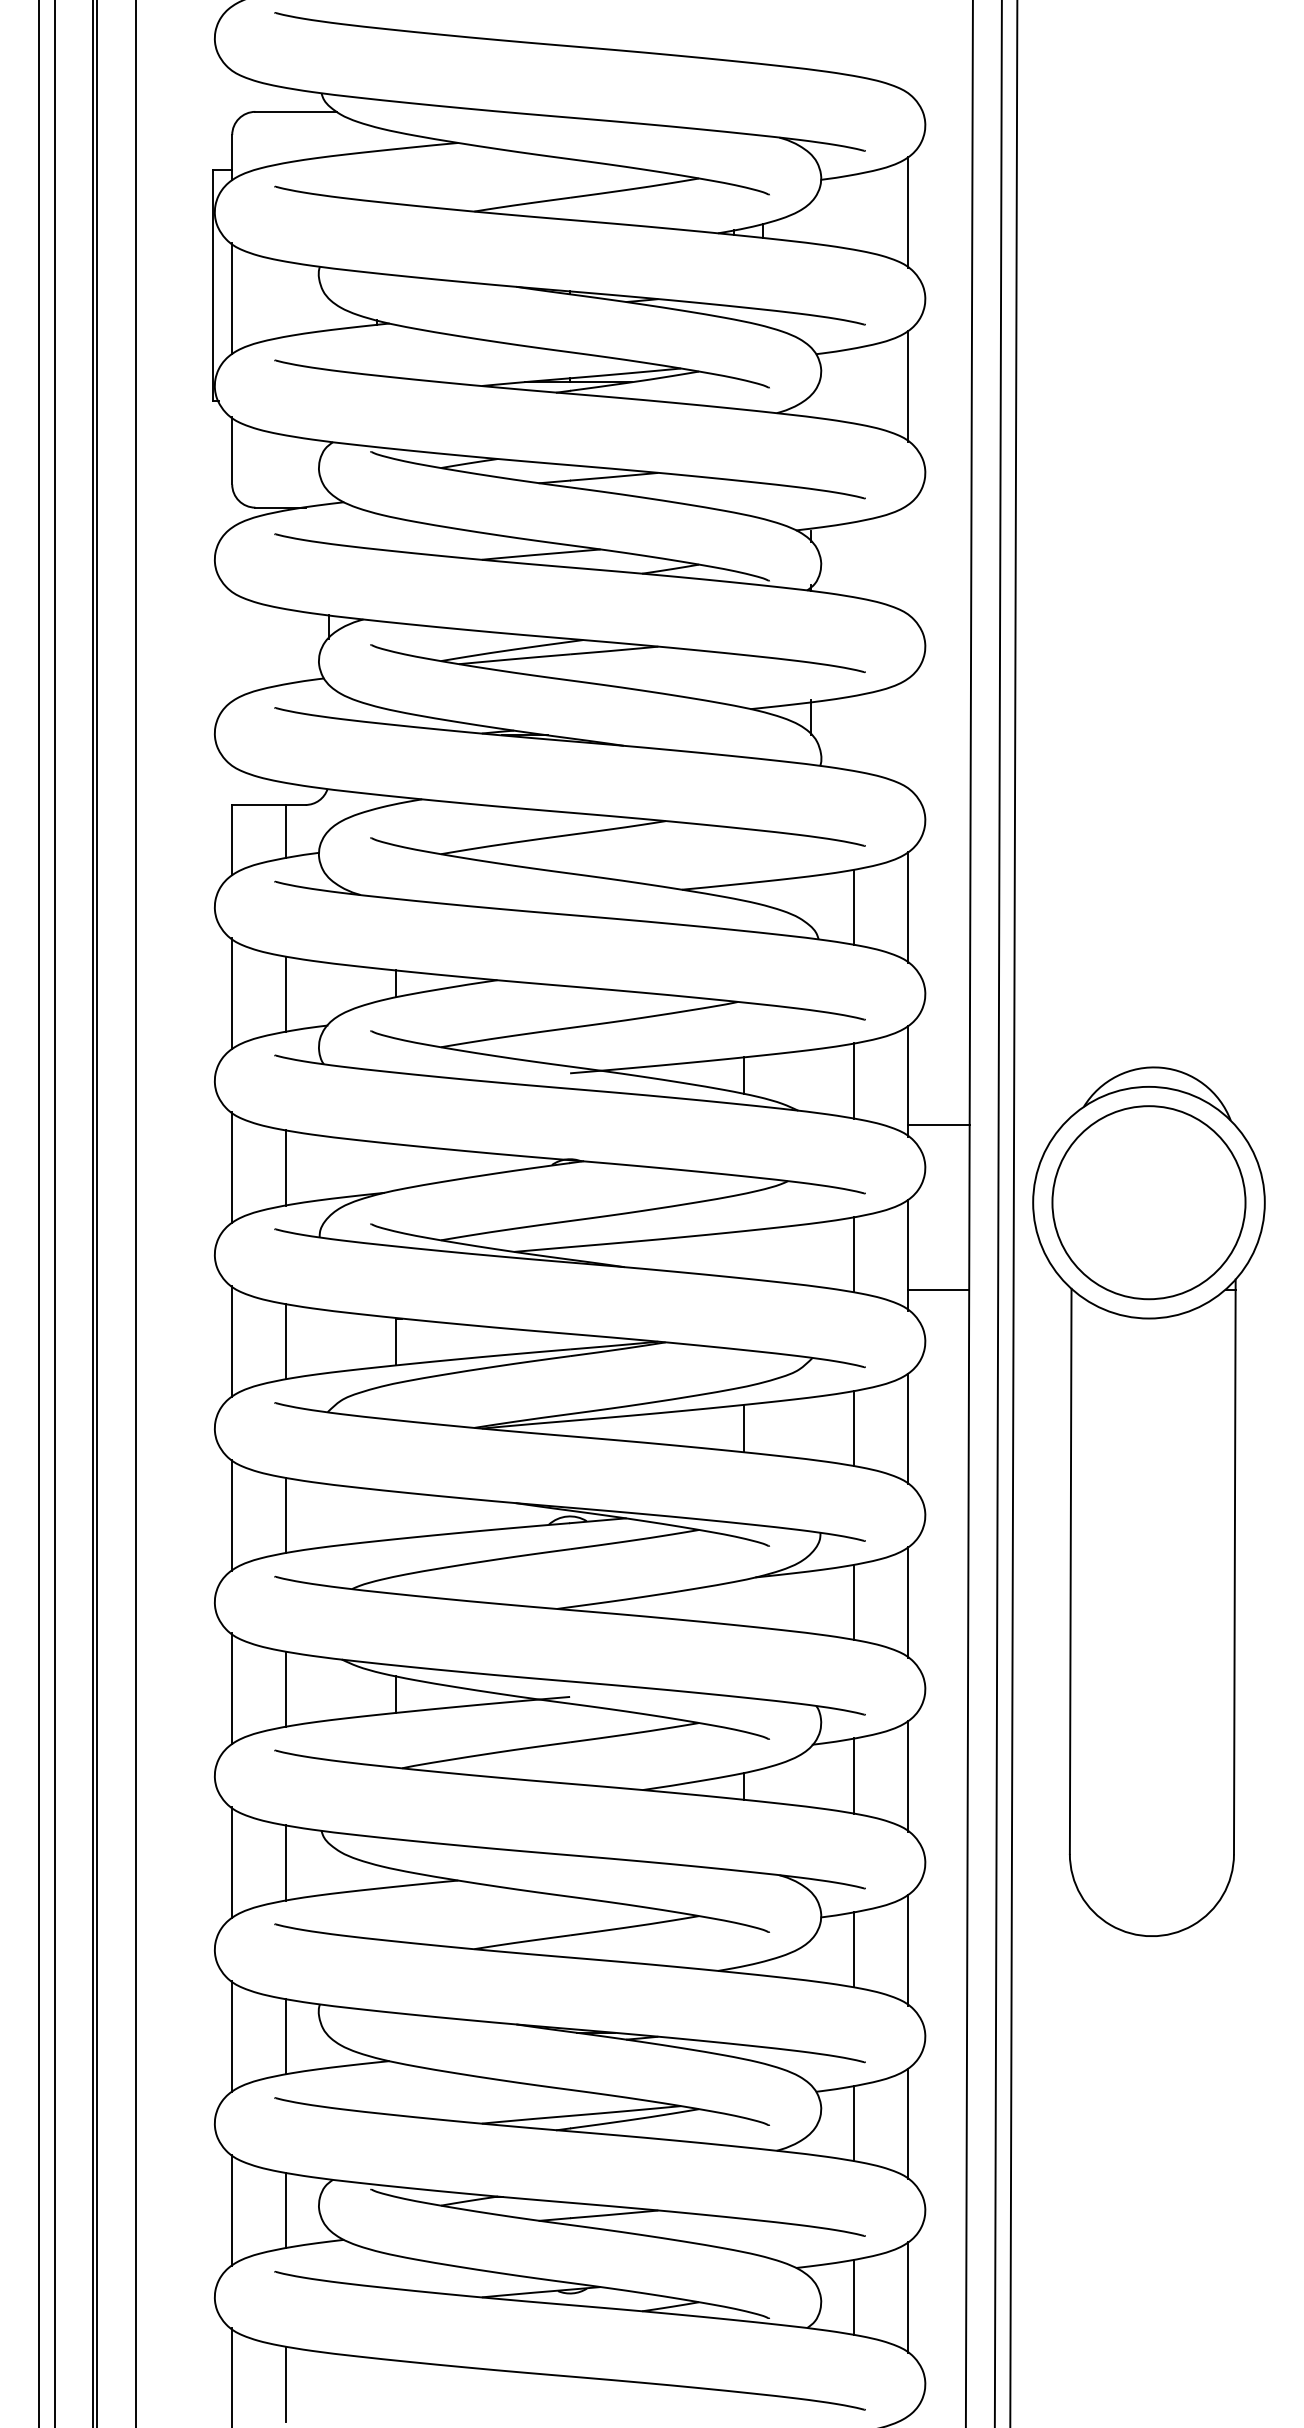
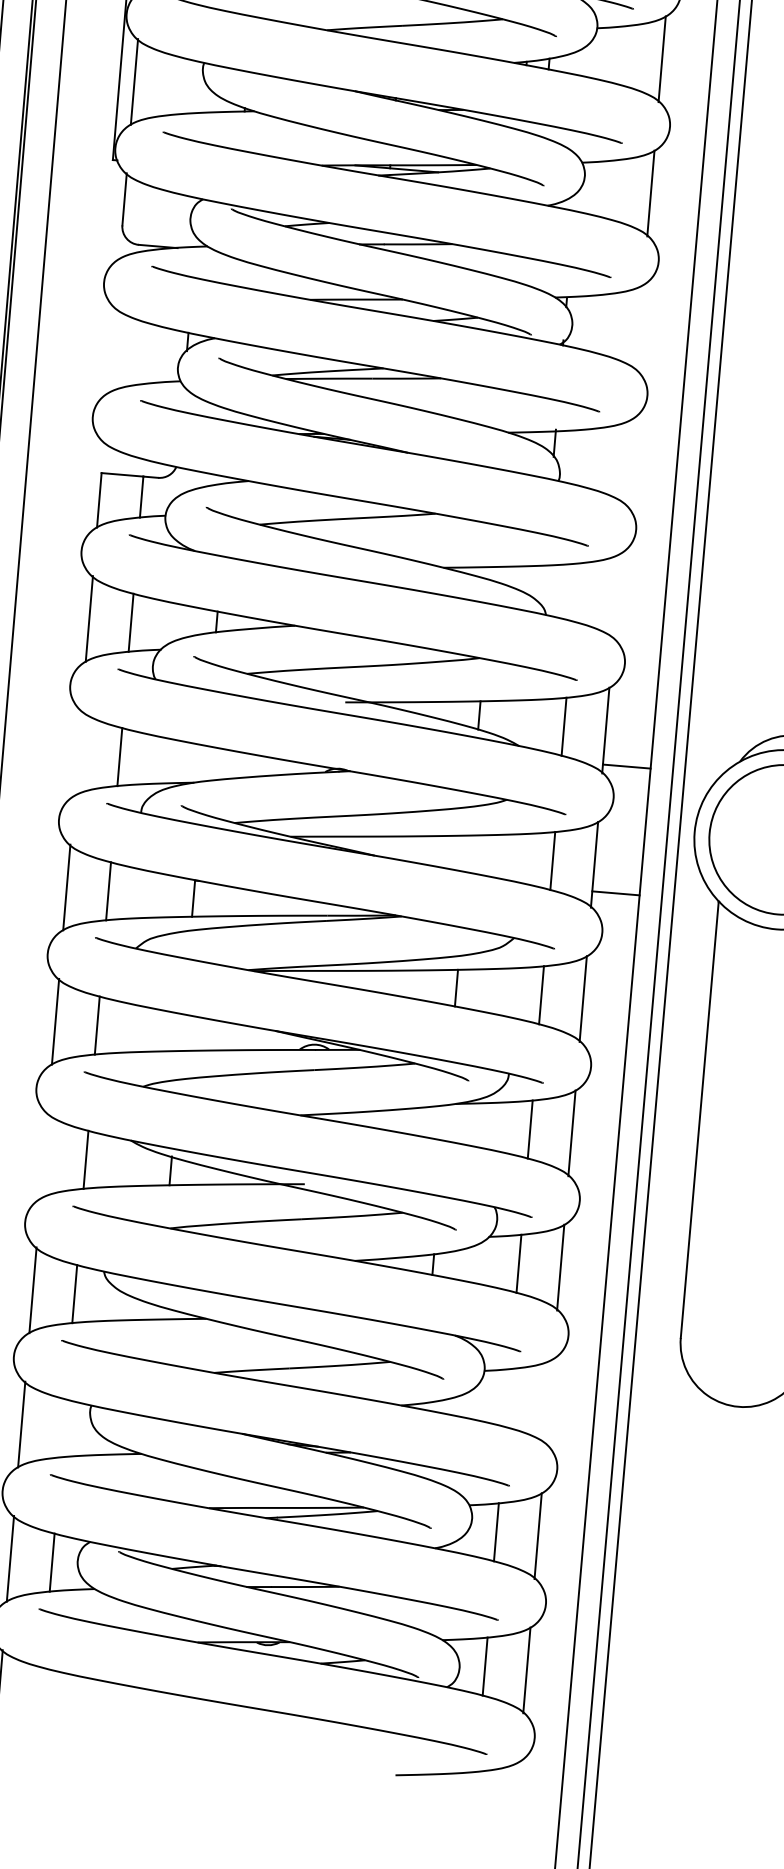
line: (853, 906) -> (575, 591), removed
line: (907, 907) -> (616, 596), removed
line: (232, 1167) -> (78, 753), removed
line: (232, 1688) -> (44, 1155), removed
line: (853, 1949) -> (507, 1397), removed
line: (907, 1949) -> (549, 1401), removed
line: (286, 2036) -> (63, 1428), removed
line: (286, 2383) -> (41, 1696), removed

